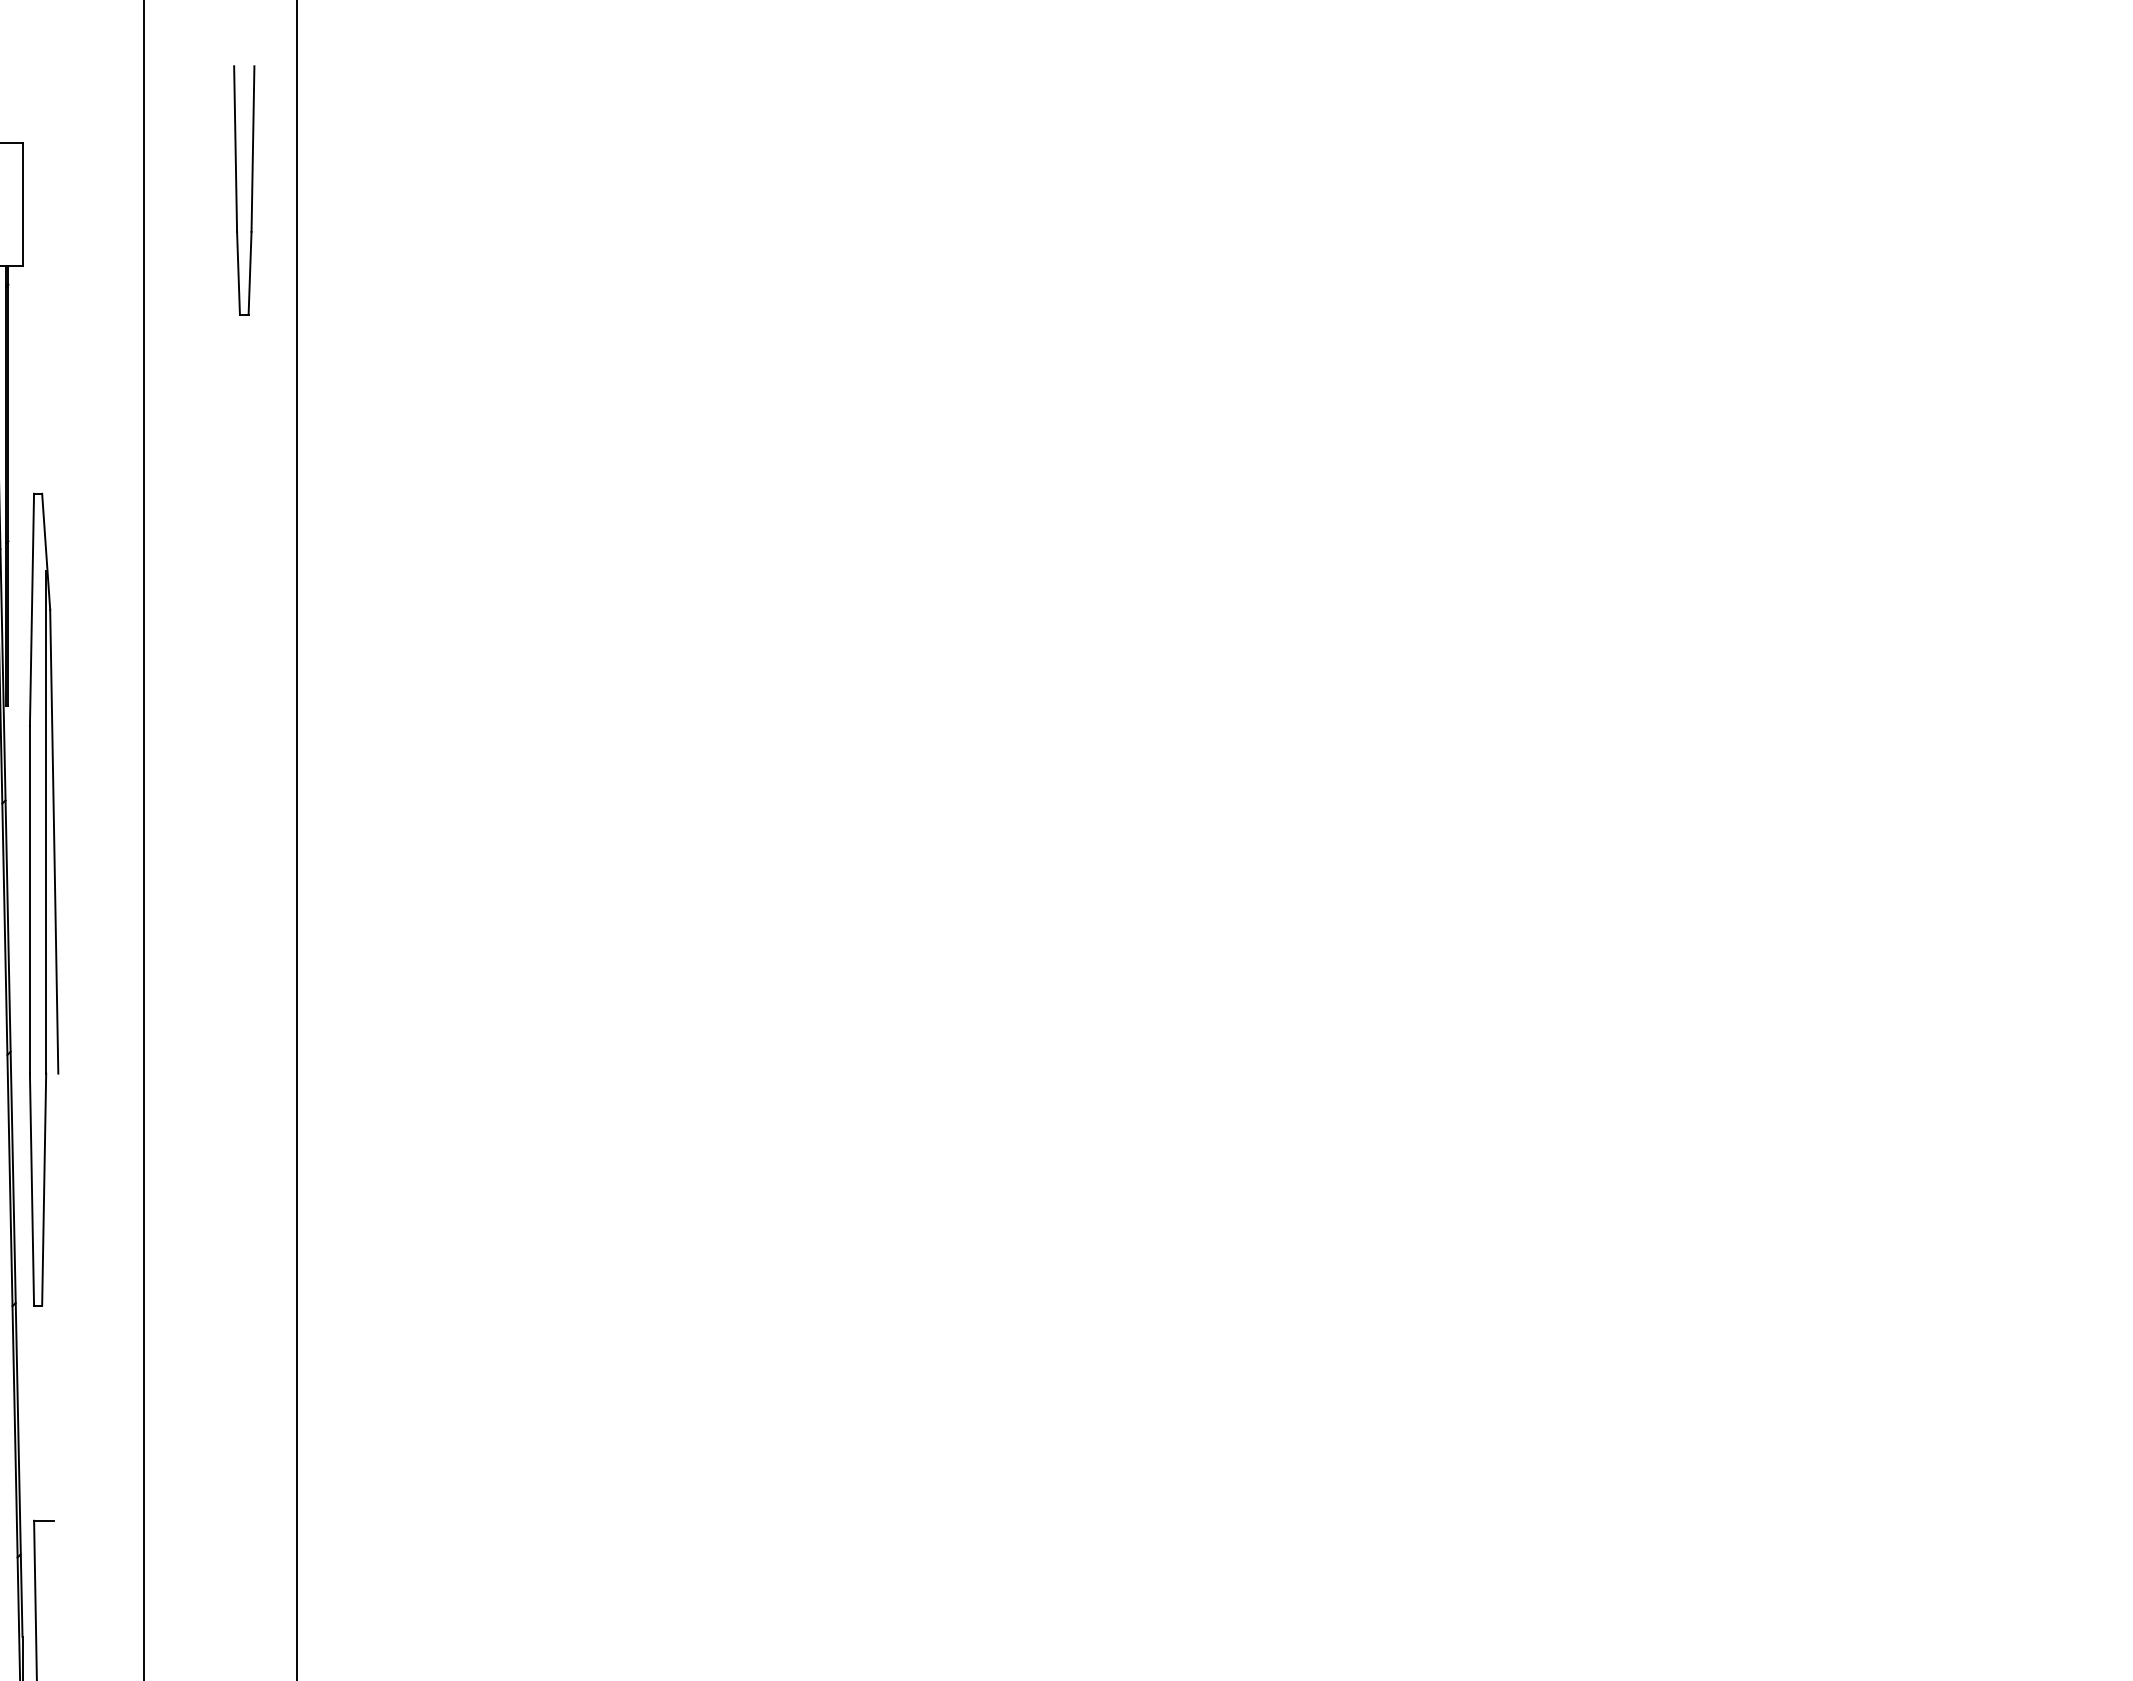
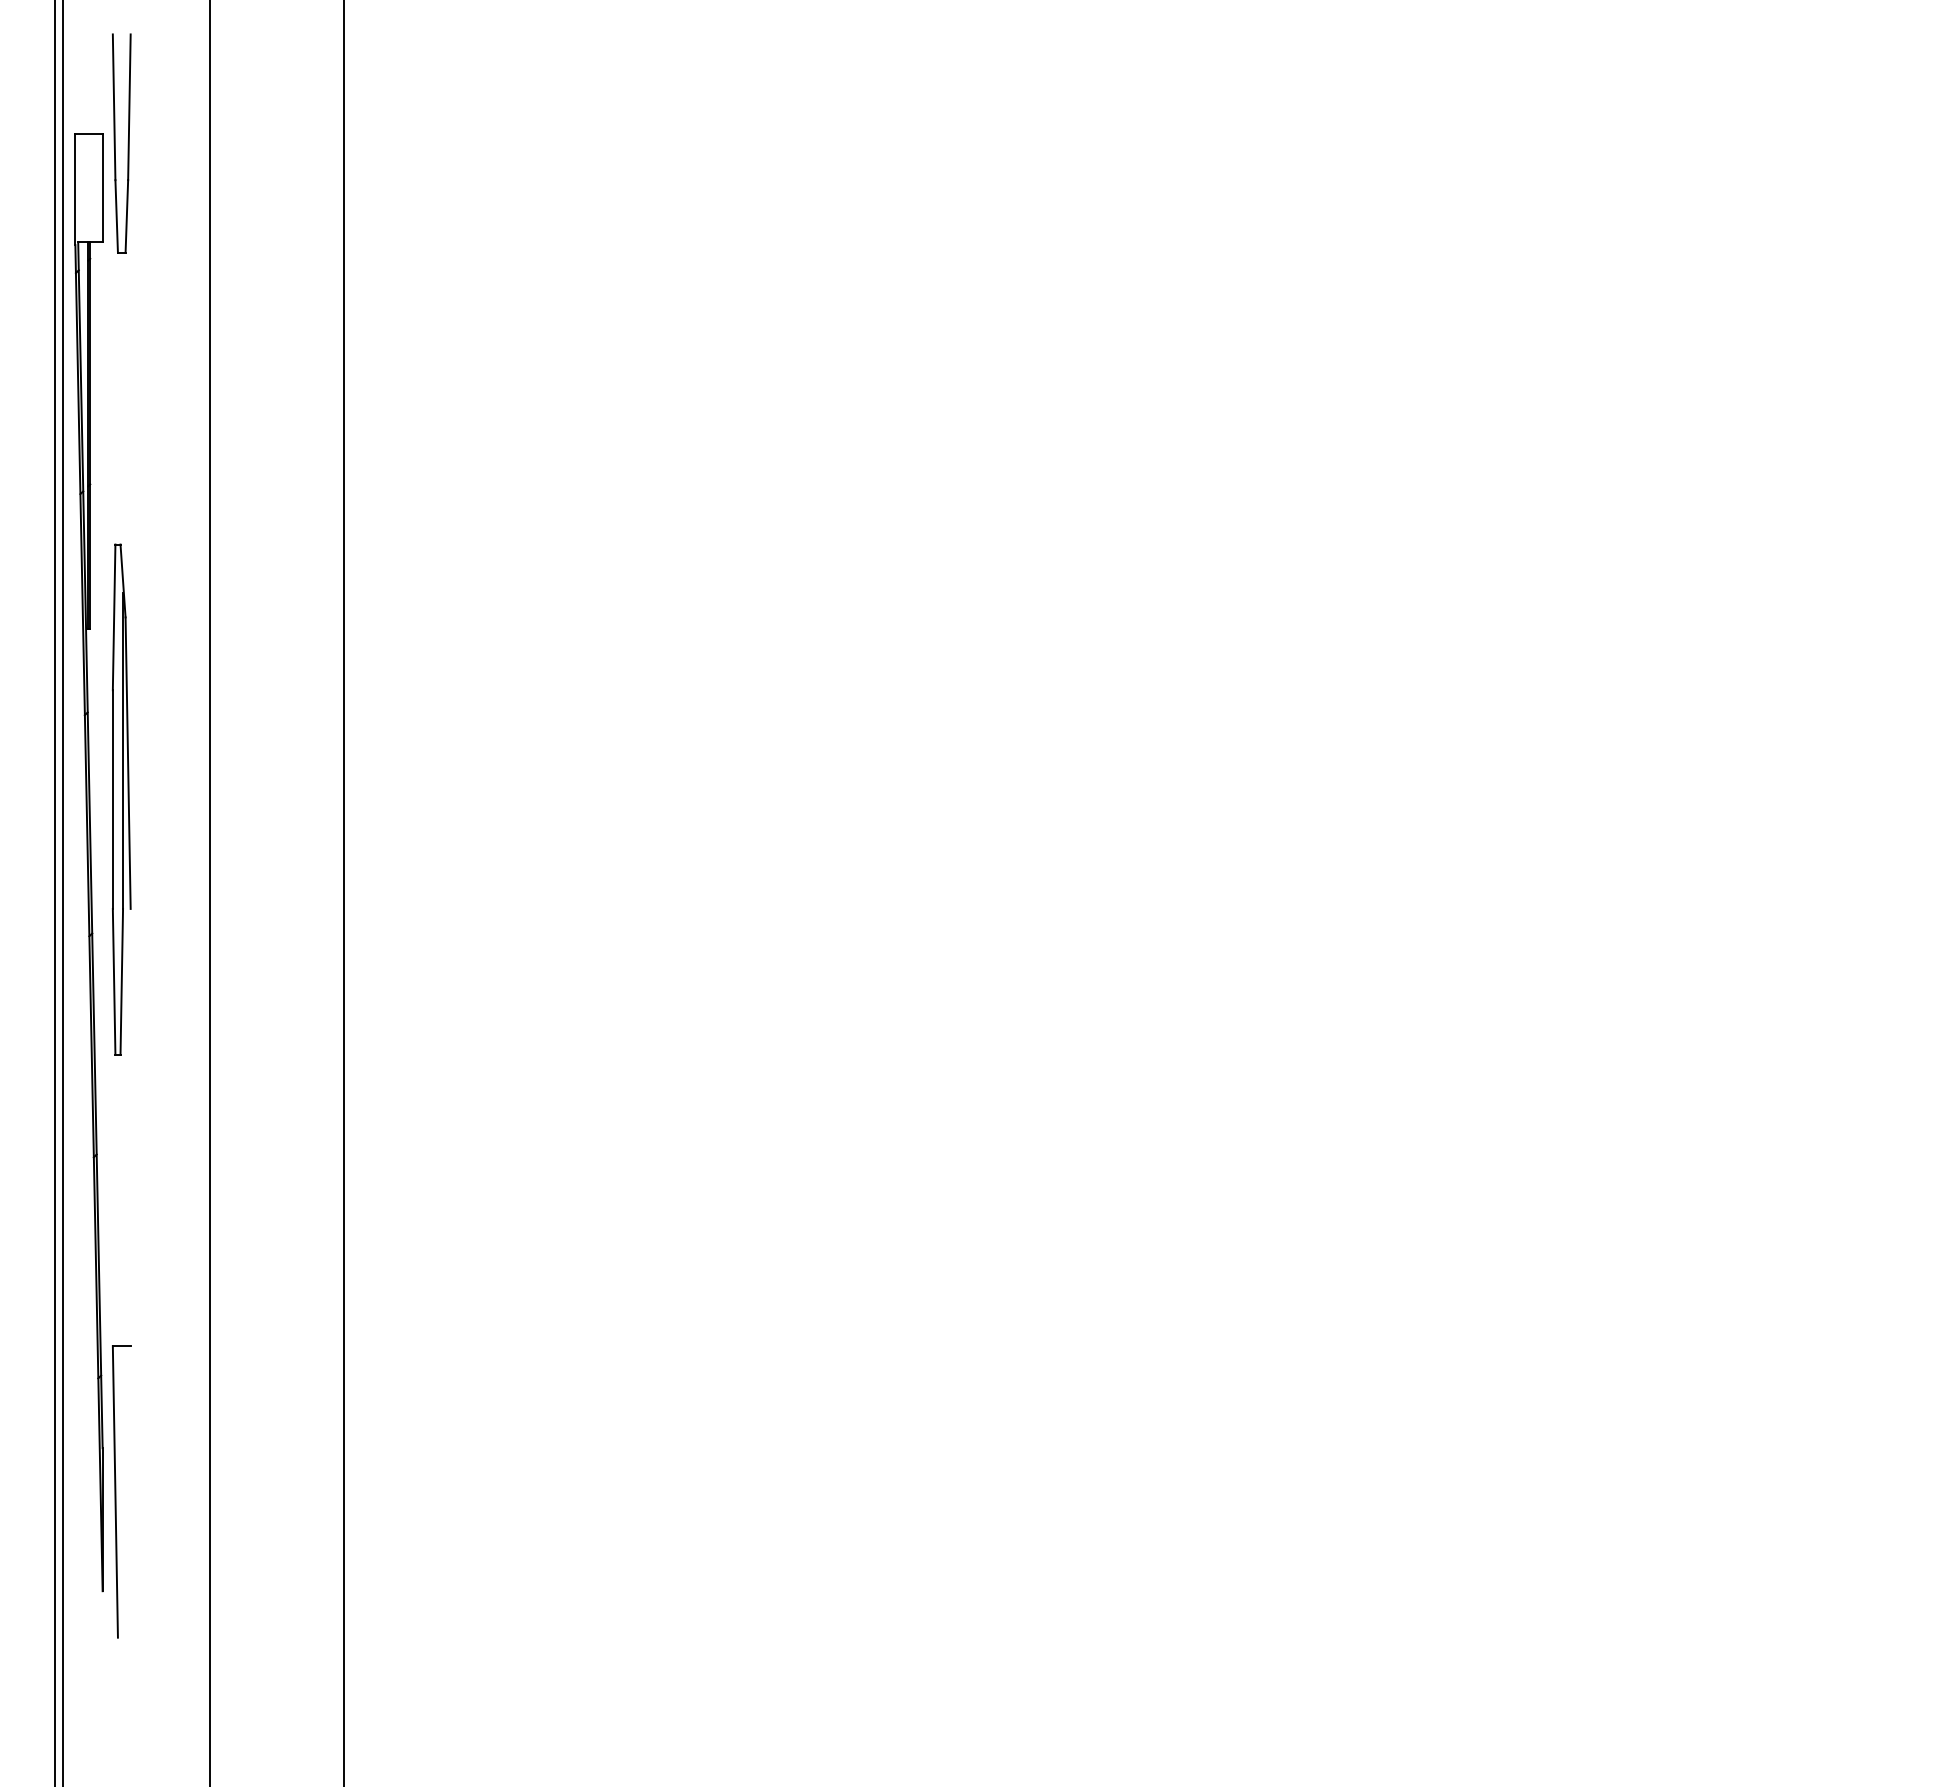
part: (243, 190) -> (121, 143), moved
part: (43, 899) -> (121, 799), size x0.71

